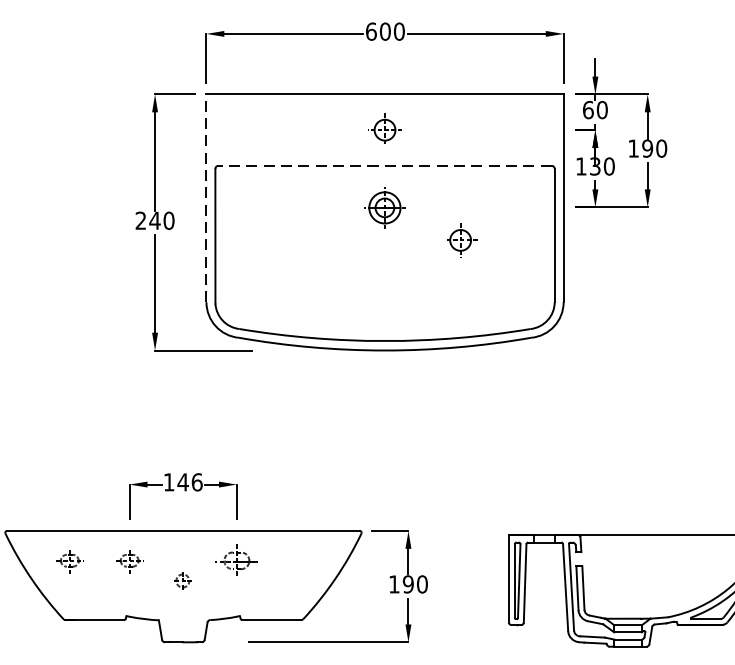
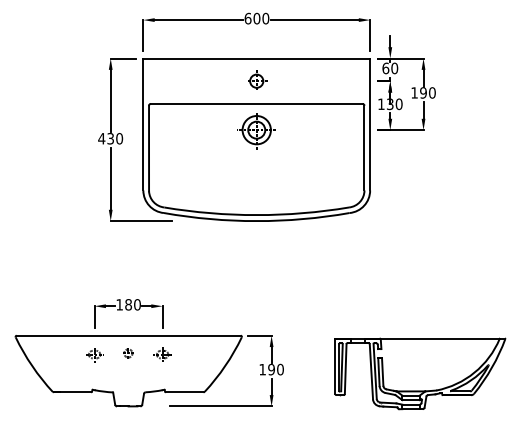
line: (384, 165) -> (256, 103), dashed -> solid
line: (206, 198) -> (143, 124), dashed -> solid
part: (384, 209) -> (256, 131), size x1.43
text: (148, 220) -> (106, 138), 240 -> 430
part: (461, 237) -> (305, 149), removed
text: (189, 481) -> (132, 304), 146 -> 180
part: (236, 560) -> (162, 354), size x0.71
part: (69, 562) -> (56, 355), removed
part: (183, 581) -> (128, 353), moved

